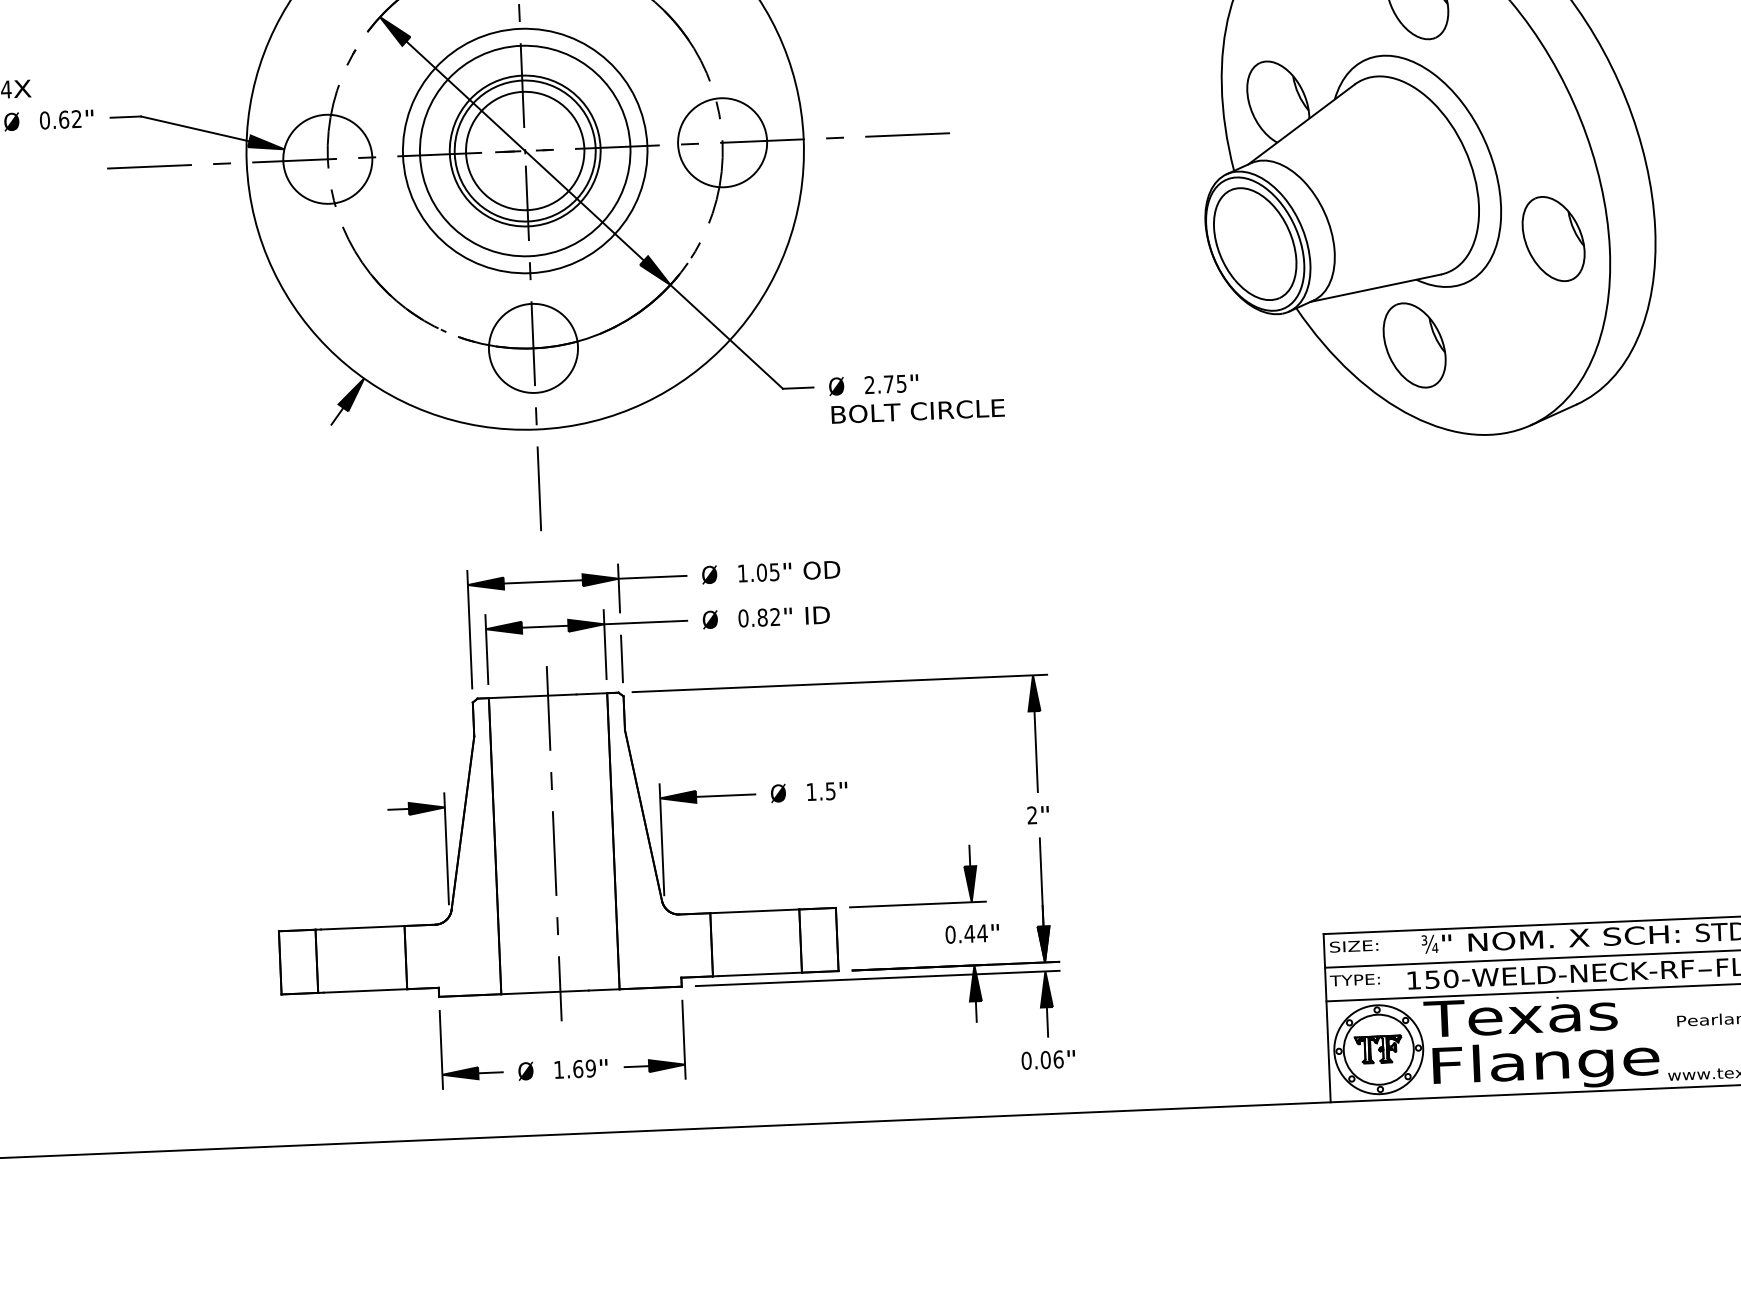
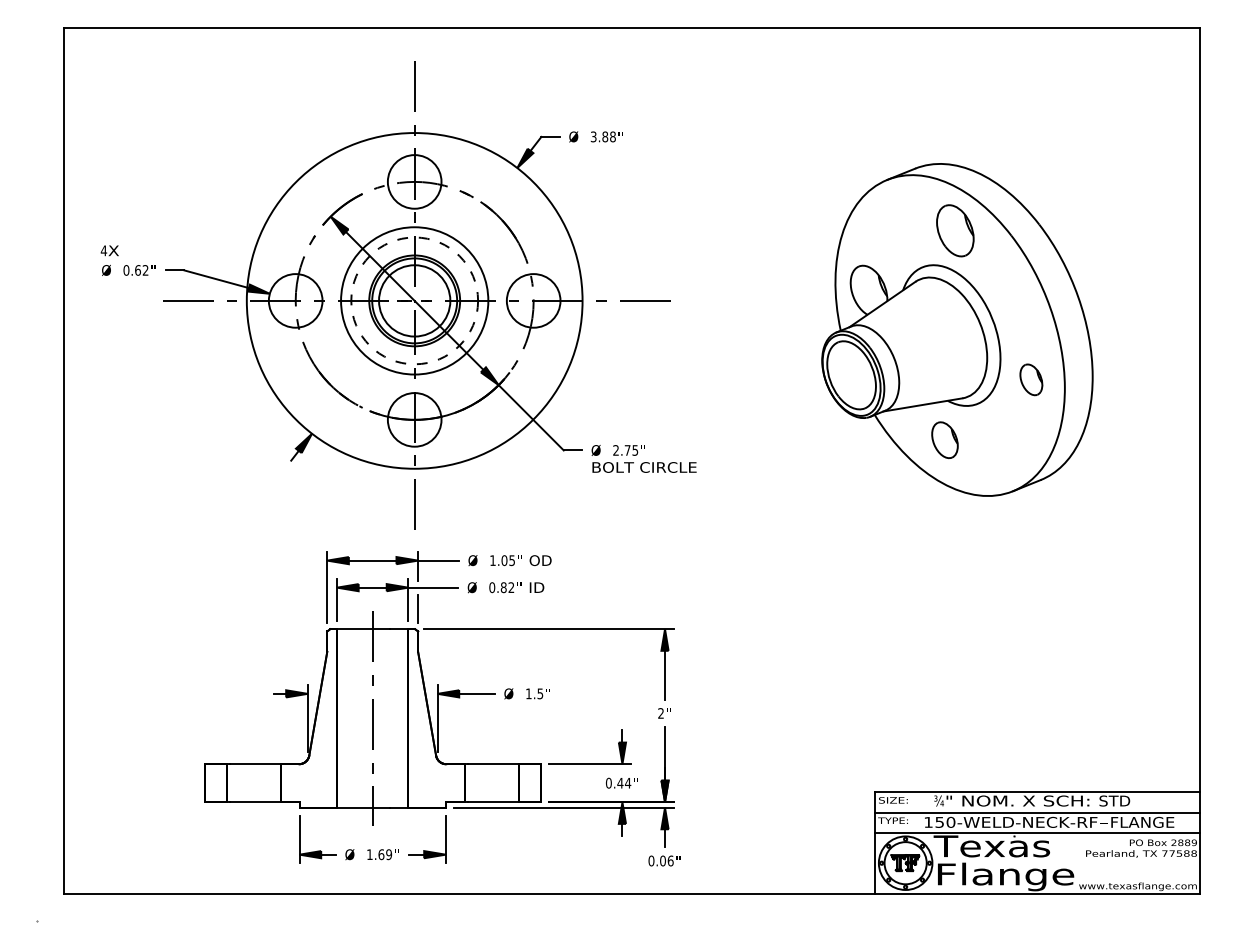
circle: (524, 150) -> (414, 300), solid -> dashed
part: (1553, 238) -> (1031, 379), size x0.6
part: (1413, 344) -> (944, 439), size x0.7
part: (669, 822) -> (442, 708), moved

